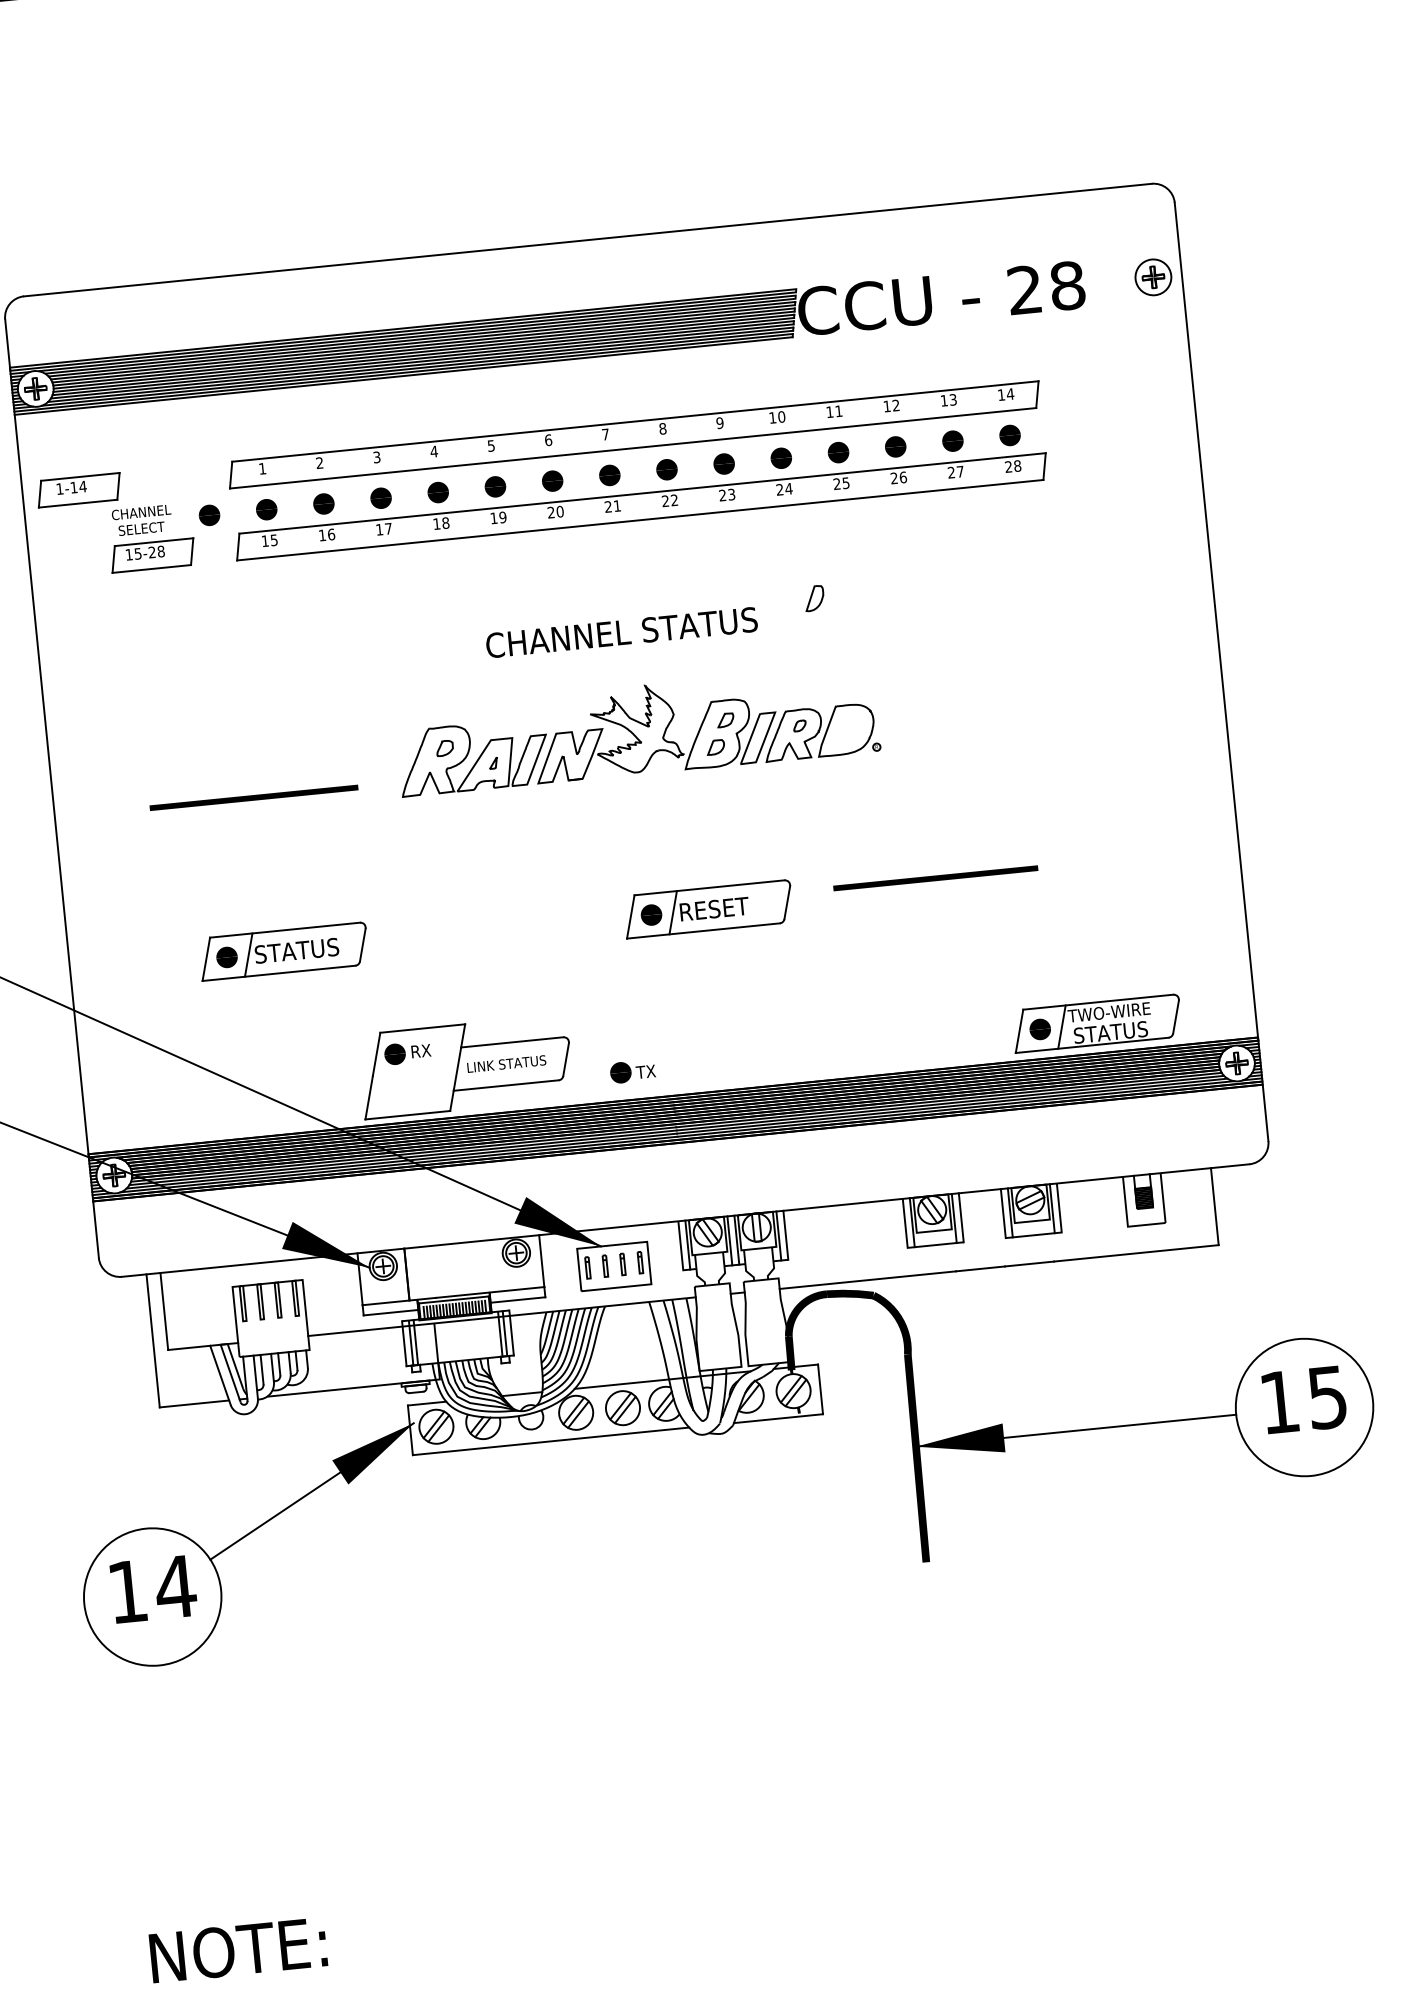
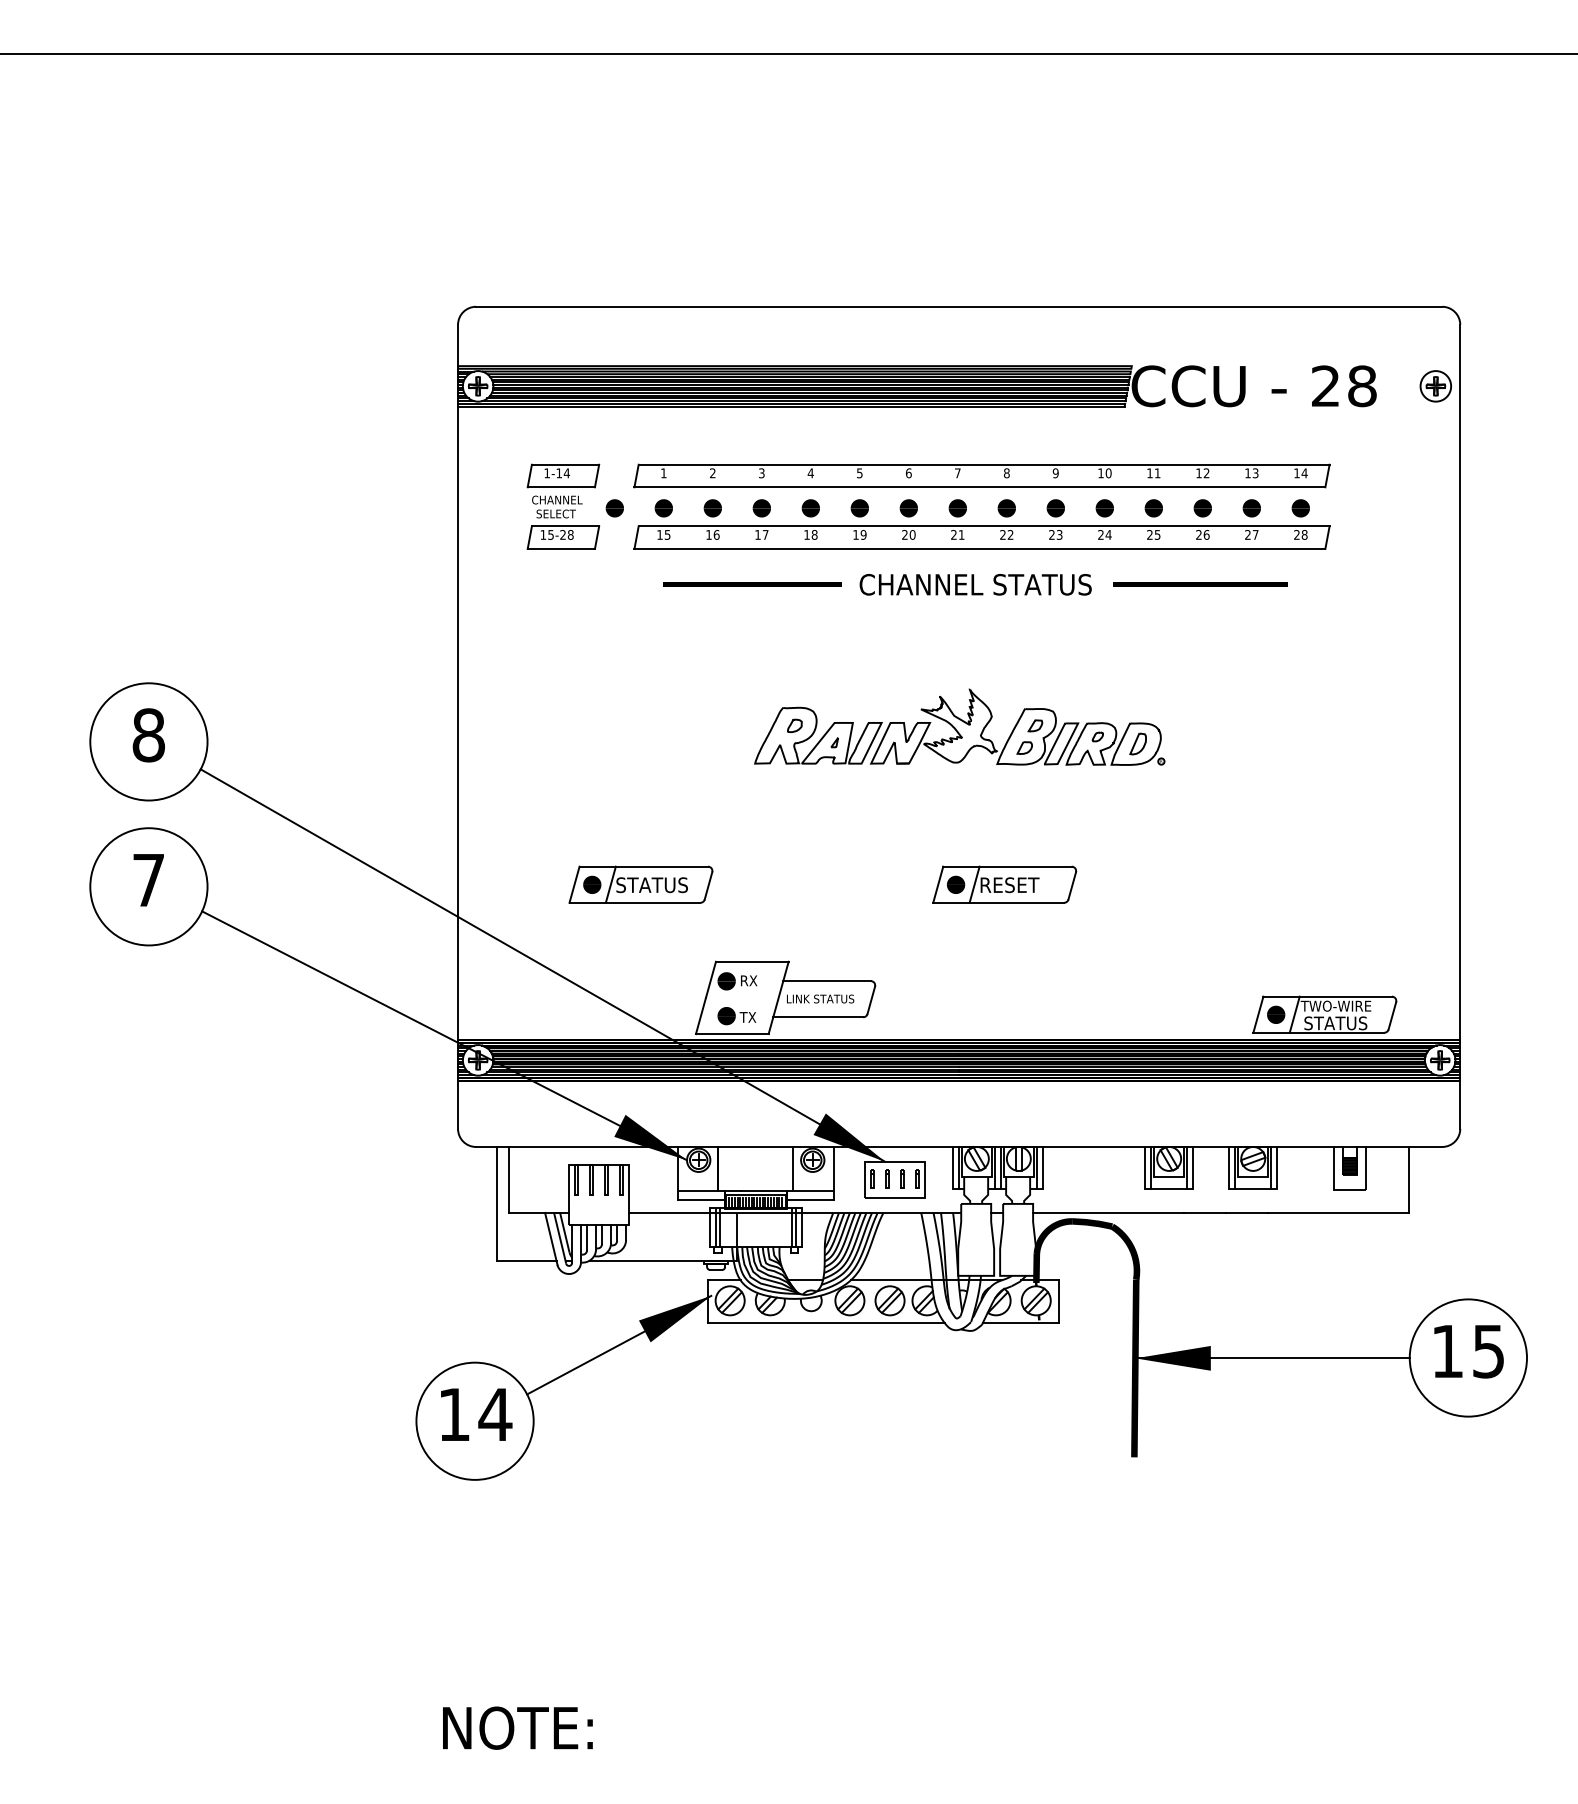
part: (79, 489) -> (563, 475), moved
part: (813, 597) -> (1137, 743), moved
text: (621, 632) -> (975, 584), moved
line: (253, 797) -> (752, 584), moved
line: (935, 877) -> (1200, 584), moved
text: (632, 1072) -> (736, 1016), moved
line: (494, 1264) -> (793, 1168), added

